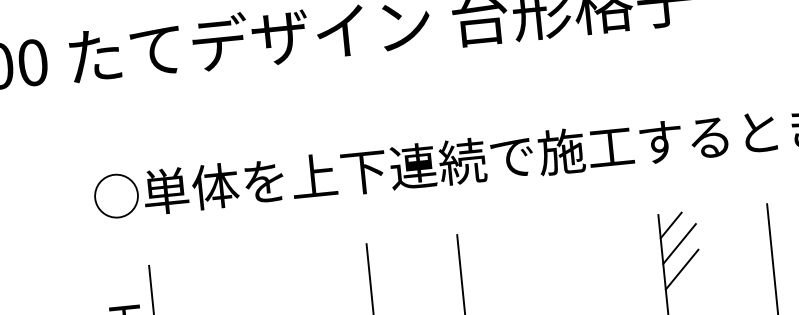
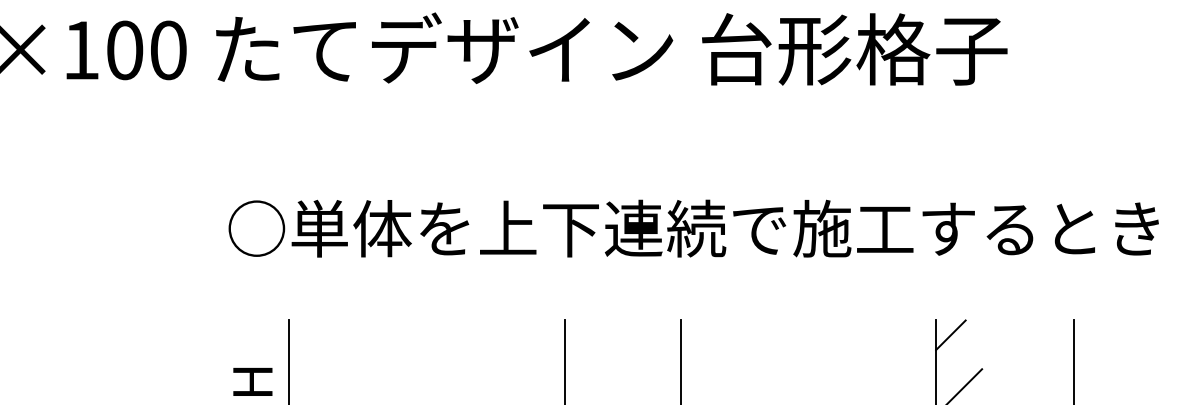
line: (679, 243) -> (959, 359), removed

